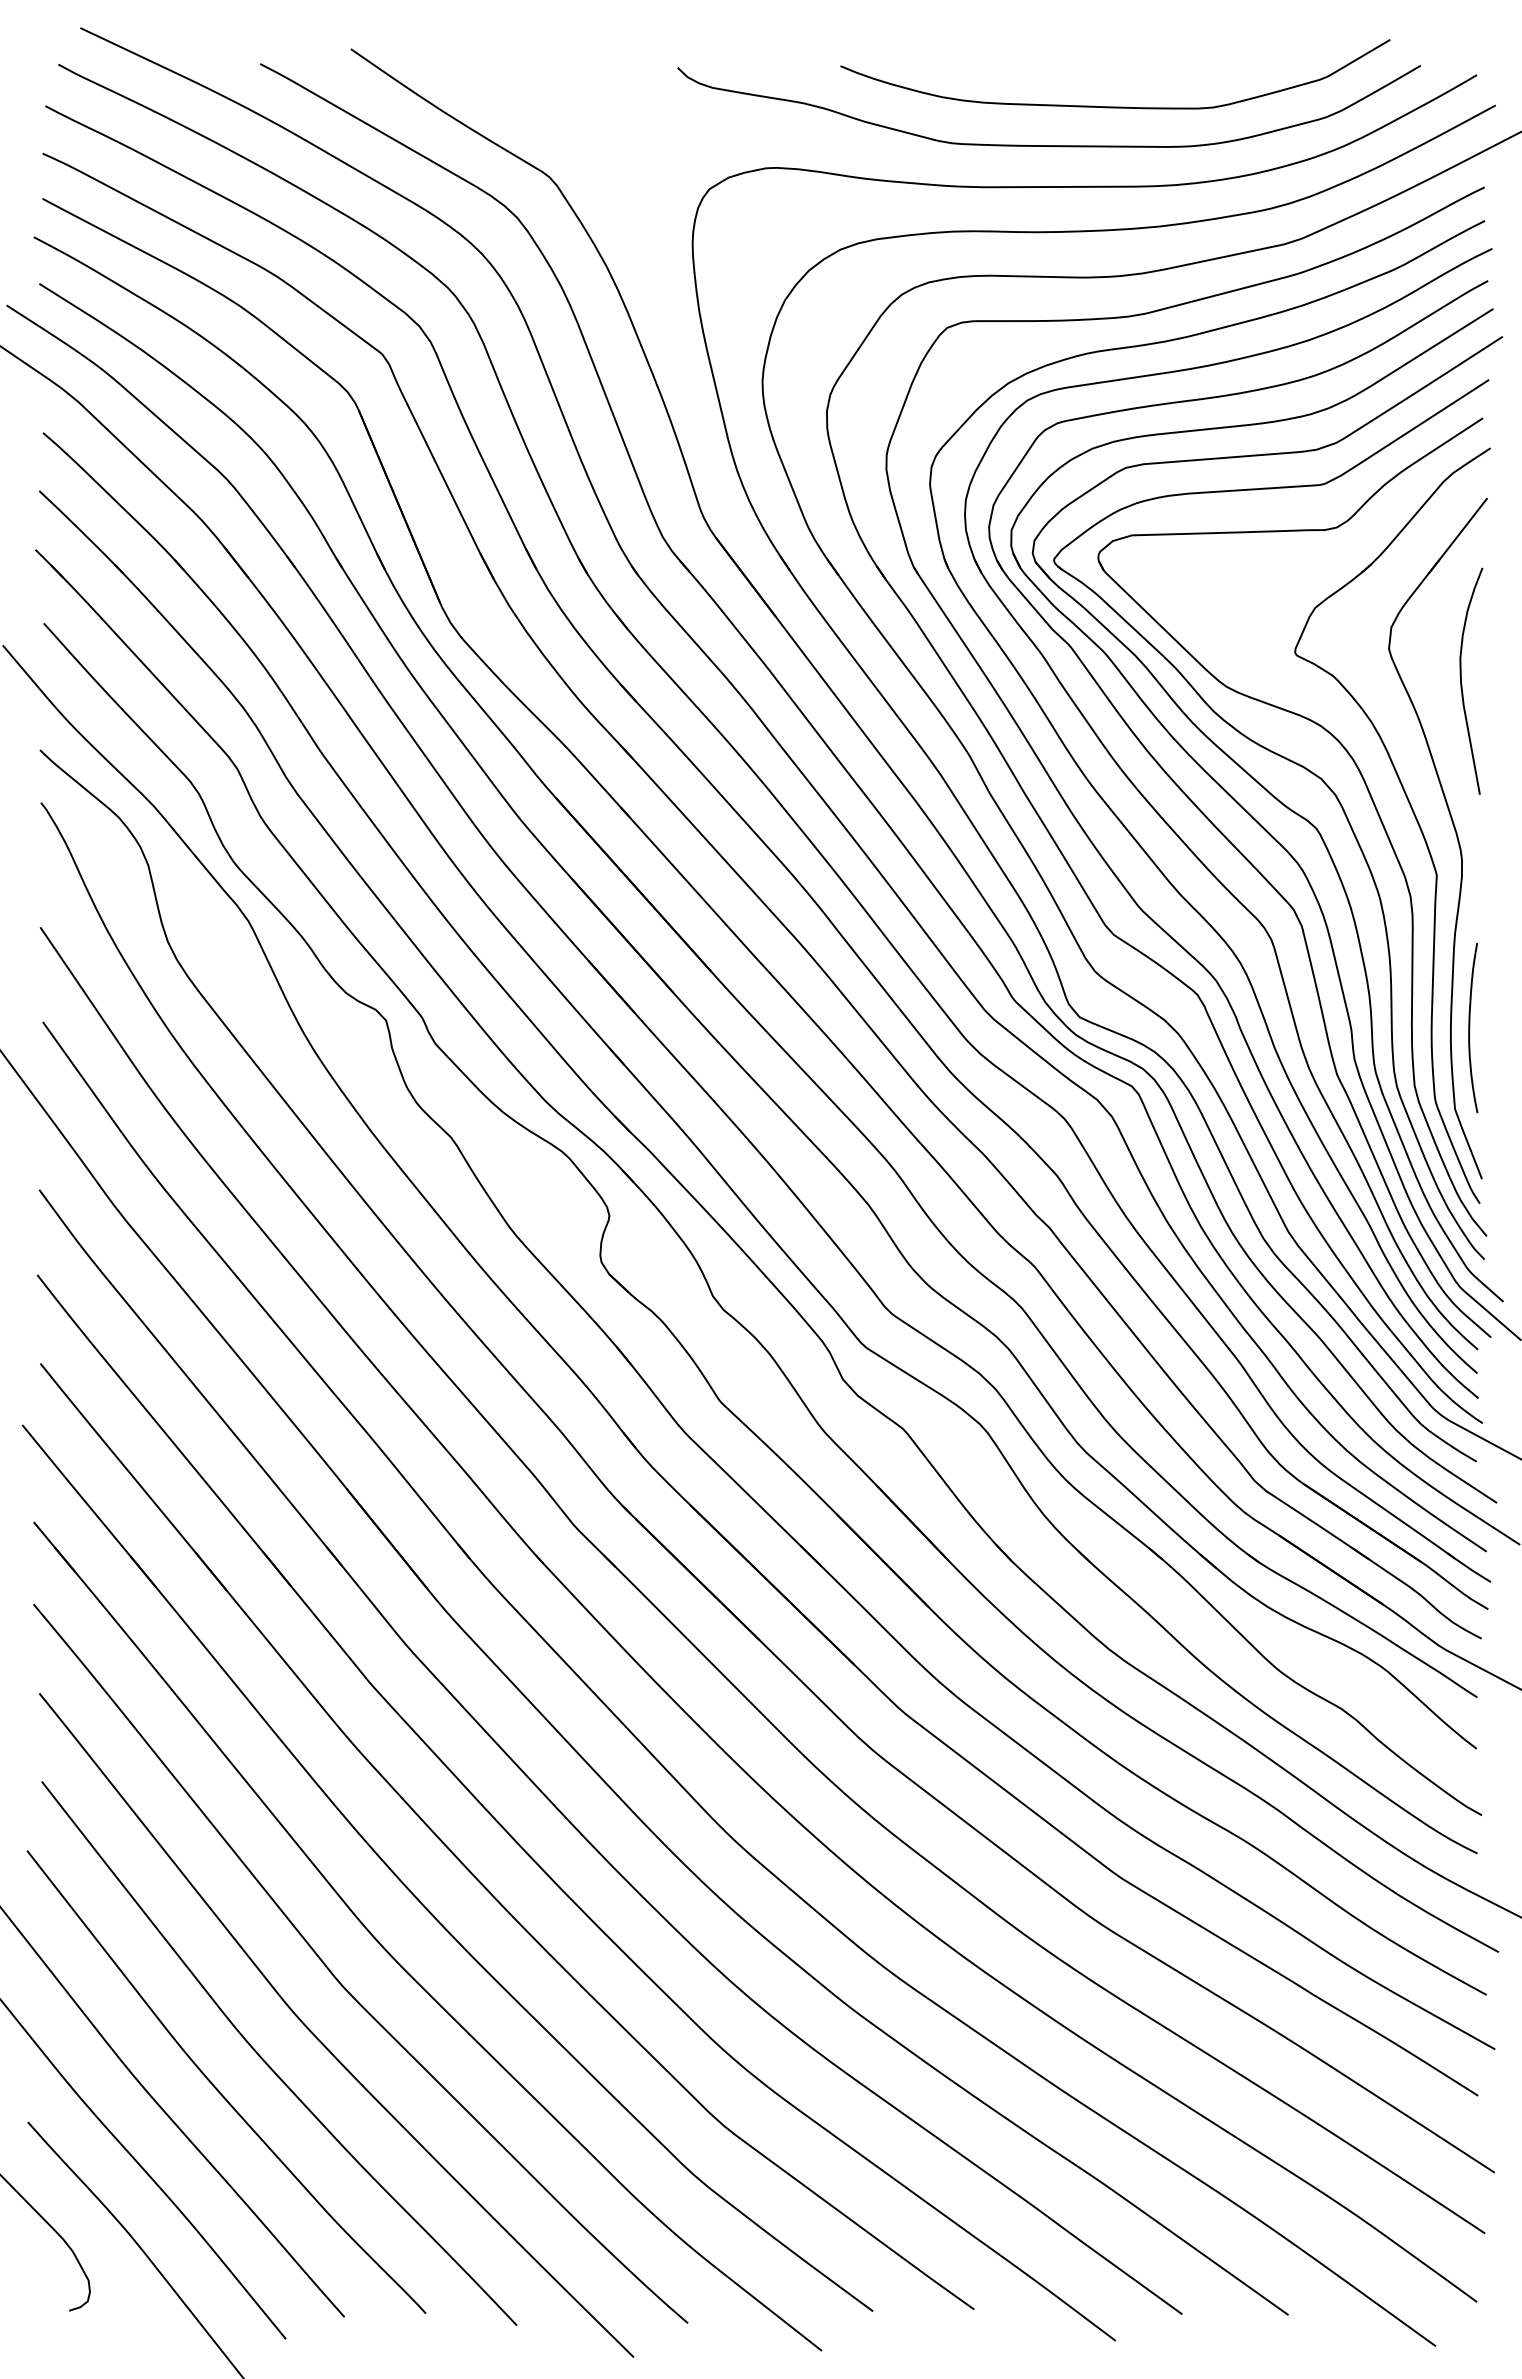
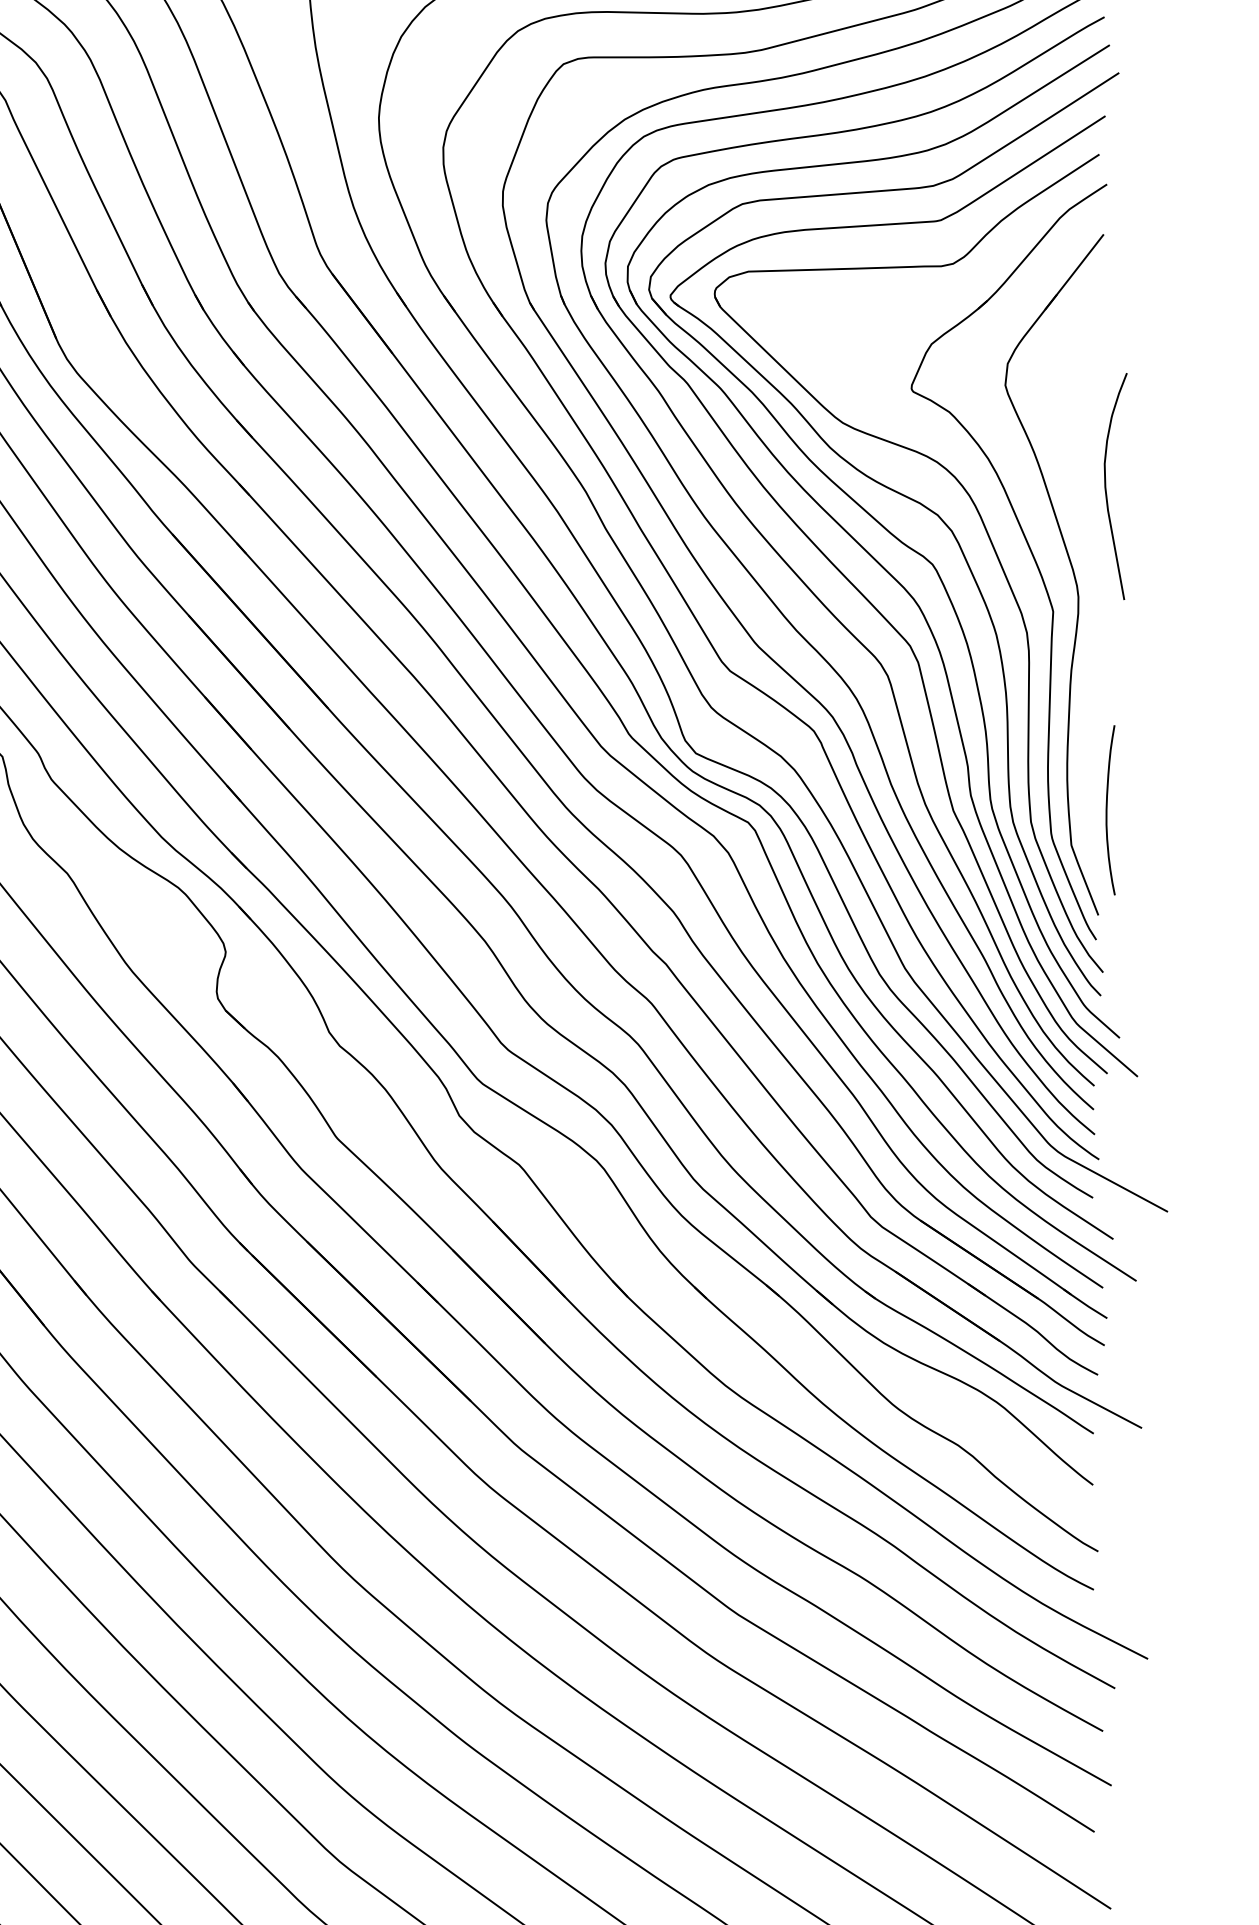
curve: (1462, 684) -> (1106, 489), moved
curve: (1470, 1027) -> (1107, 809), moved

